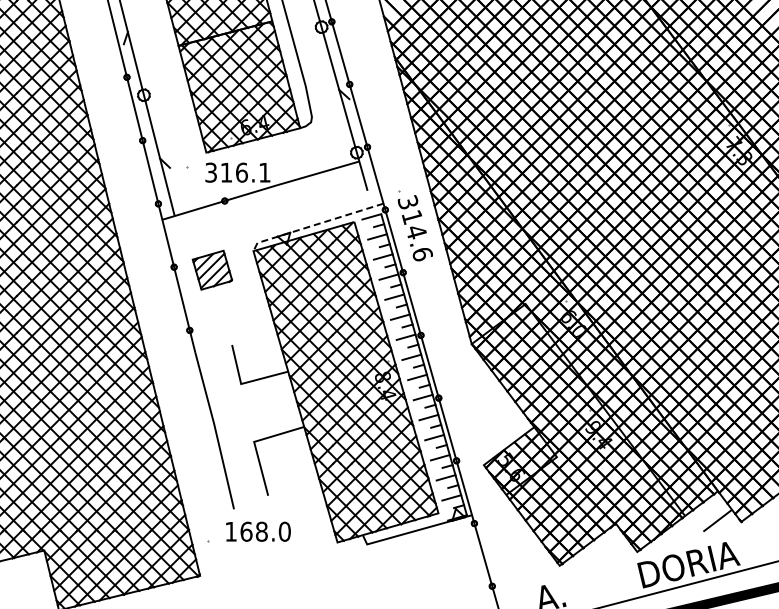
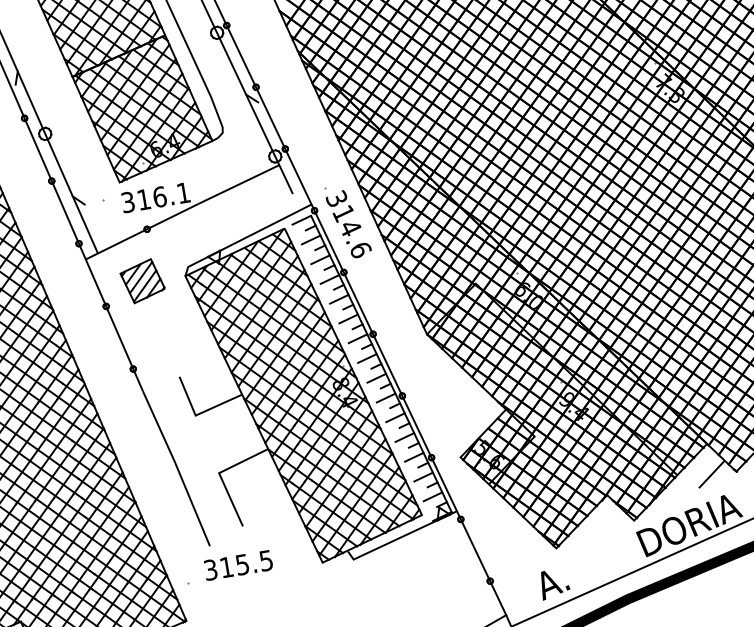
line: (315, 224) -> (244, 237), dashed -> solid
part: (211, 269) -> (141, 280), moved
text: (257, 531) -> (238, 565), 168.0 -> 315.5

